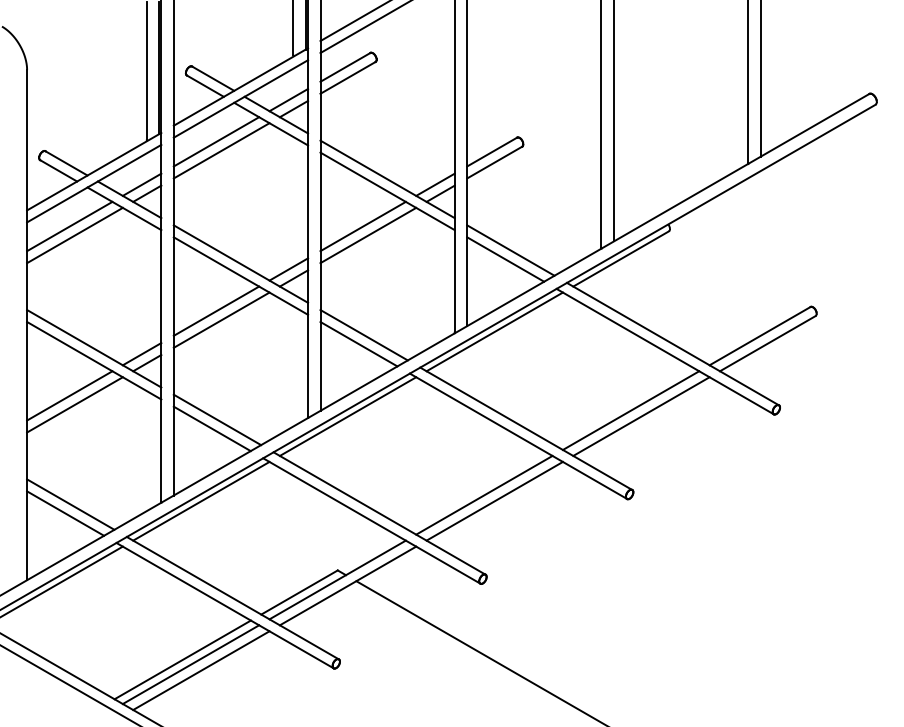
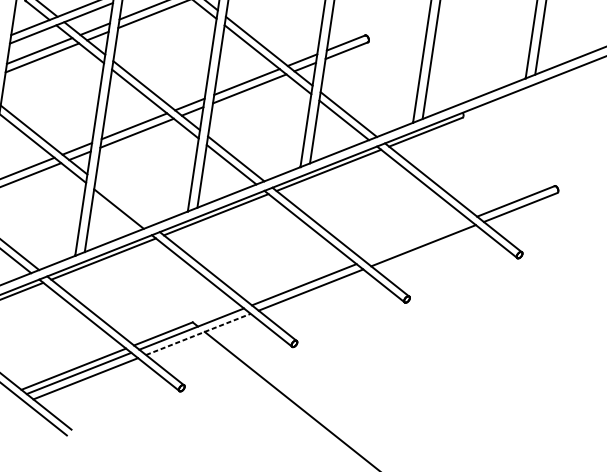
line: (630, 410) -> (416, 240), removed
line: (217, 419) -> (123, 203), removed
line: (348, 585) -> (198, 334), solid -> dashed

